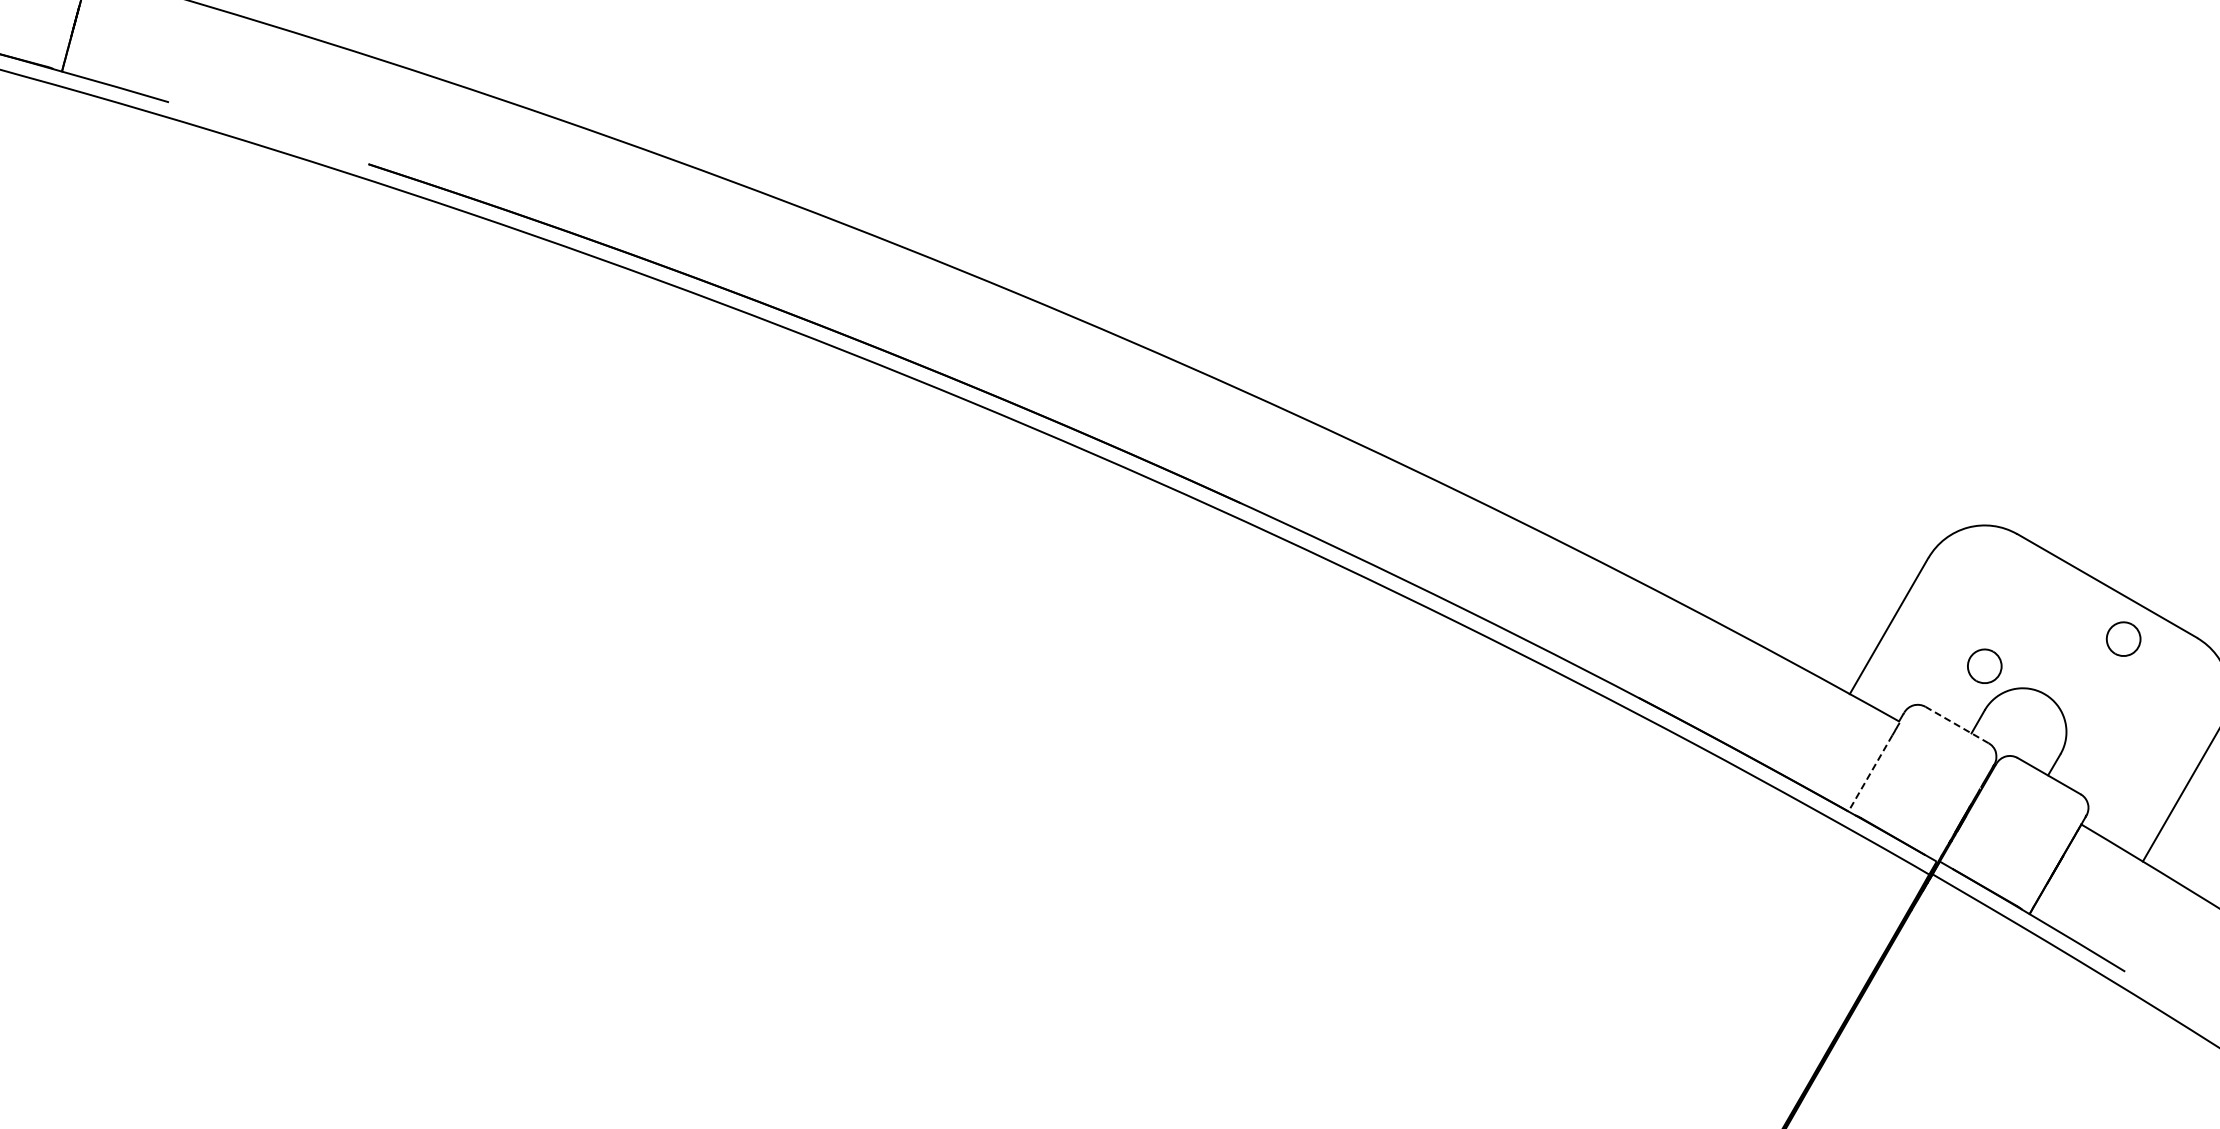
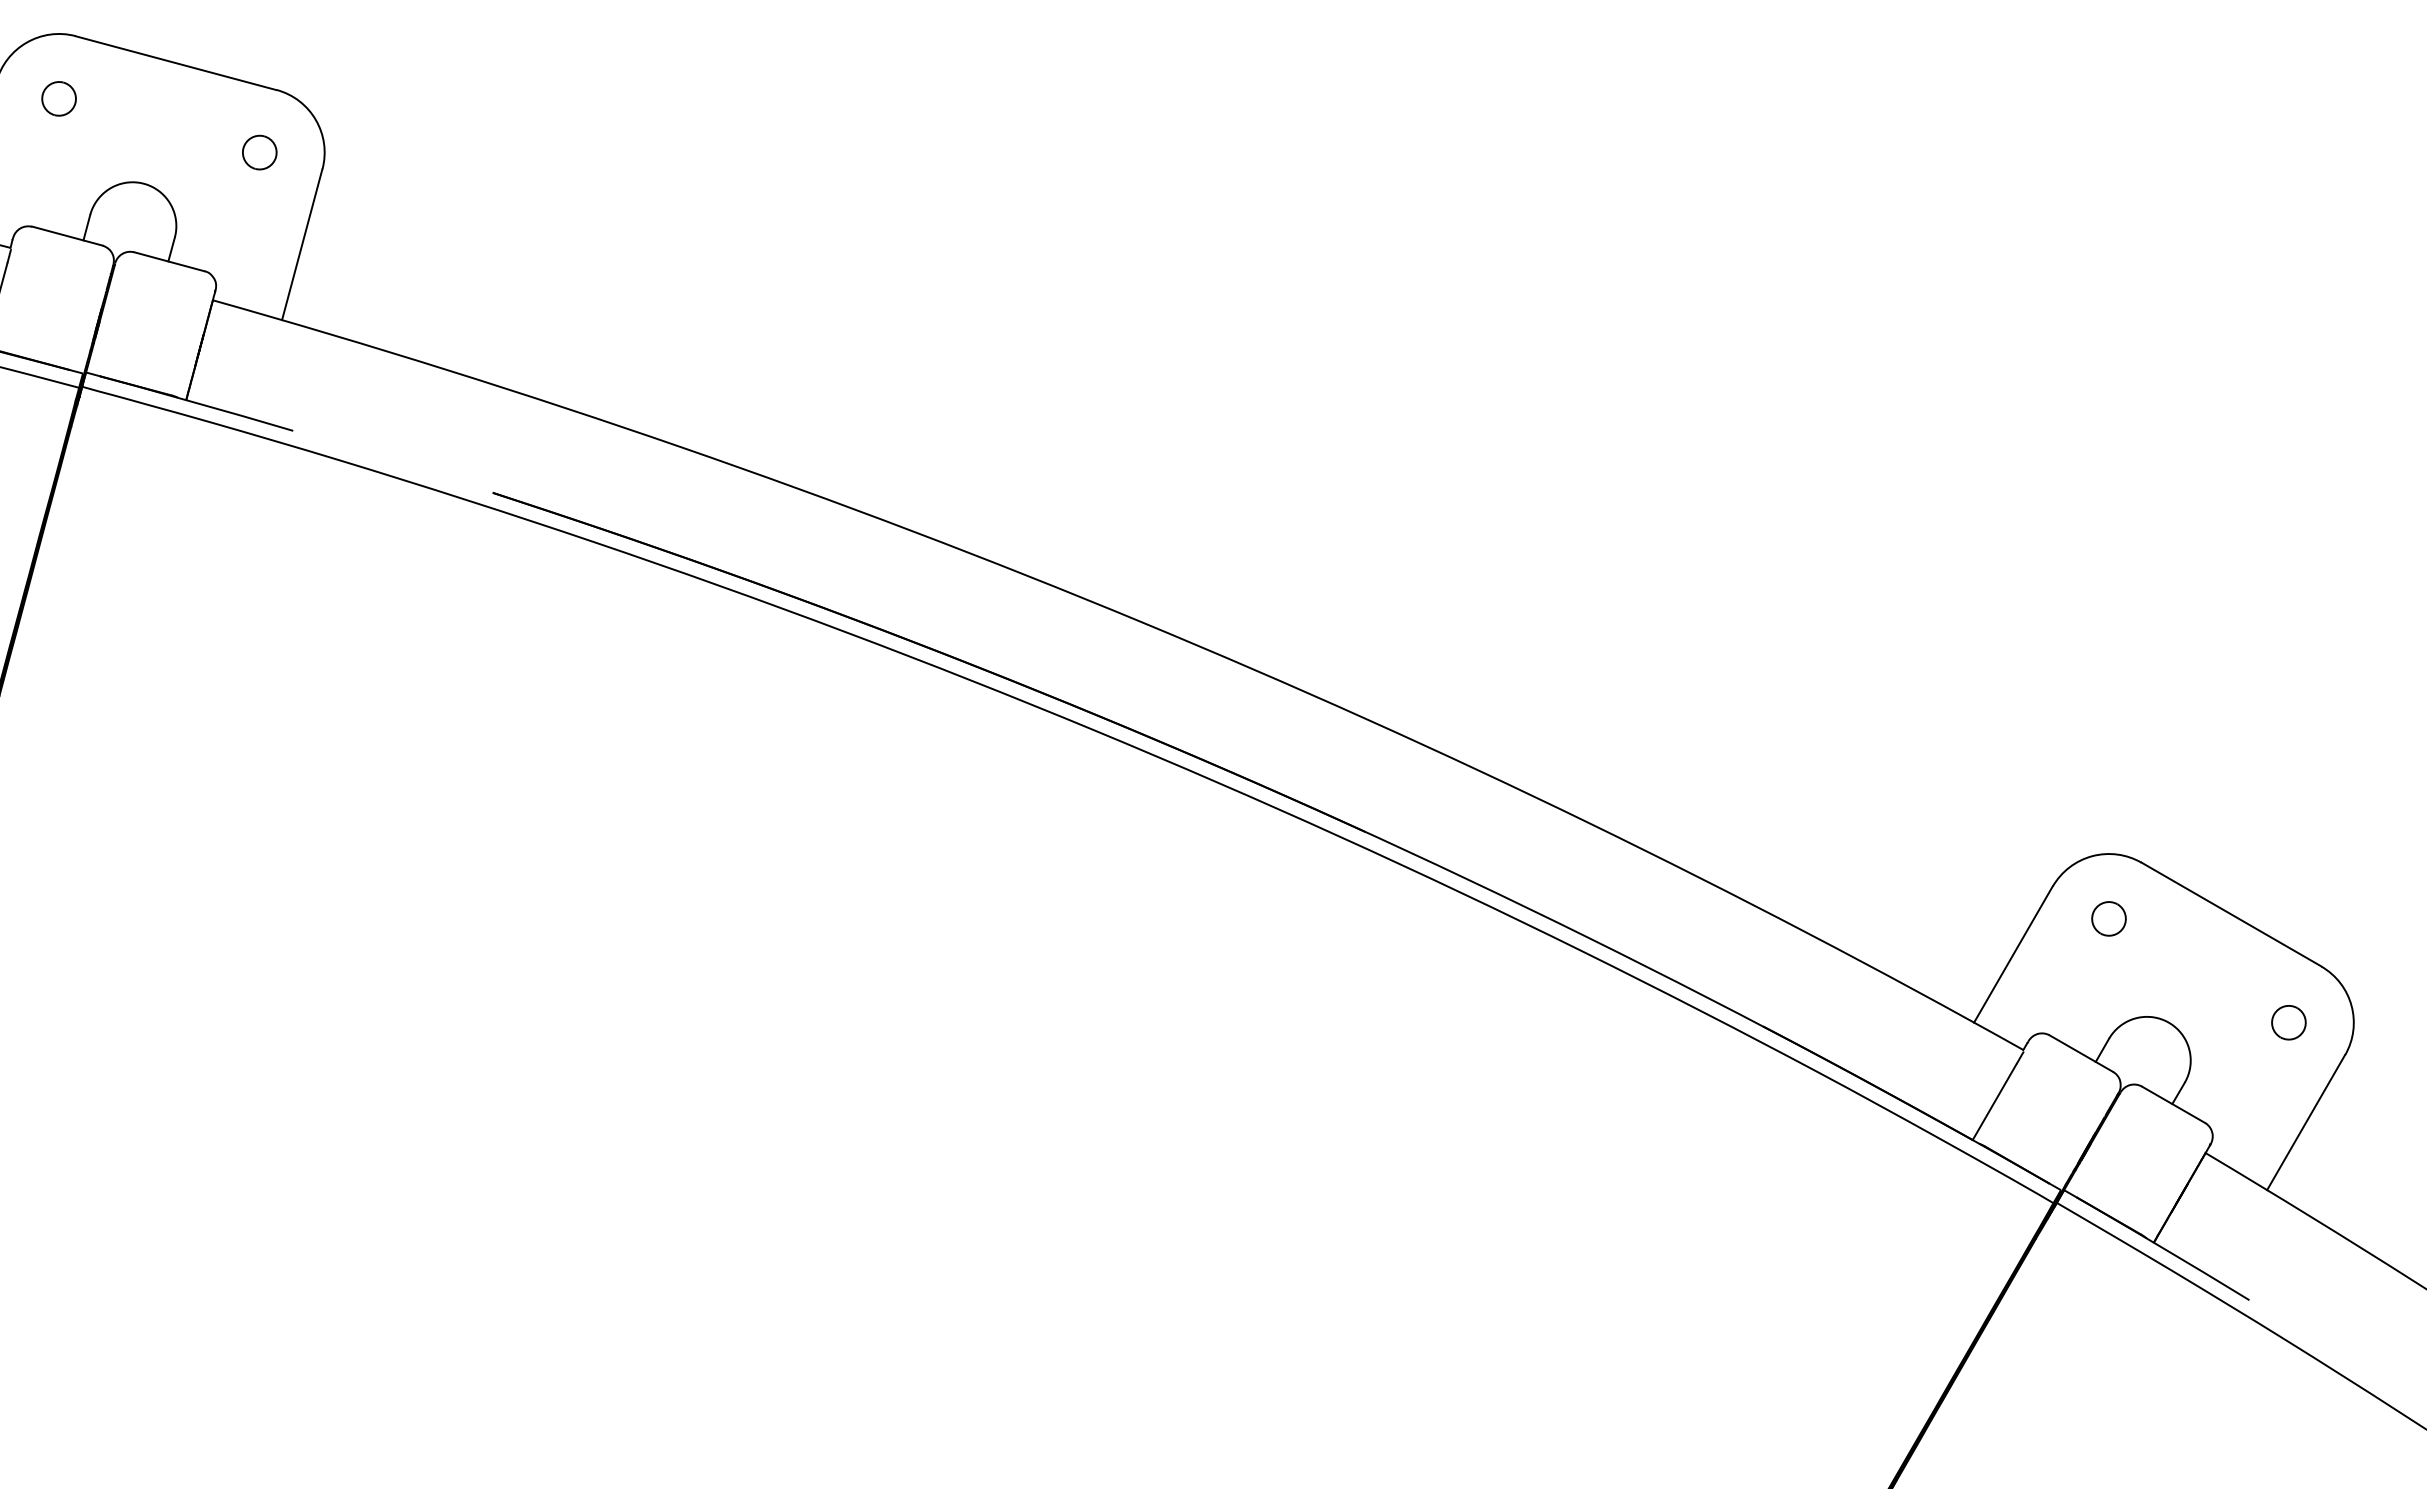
part: (2123, 638) -> (2288, 1022), moved
part: (1984, 665) -> (2108, 918), moved
line: (1956, 724) -> (2080, 1053), dashed -> solid
line: (1870, 773) -> (1994, 1102), dashed -> solid

